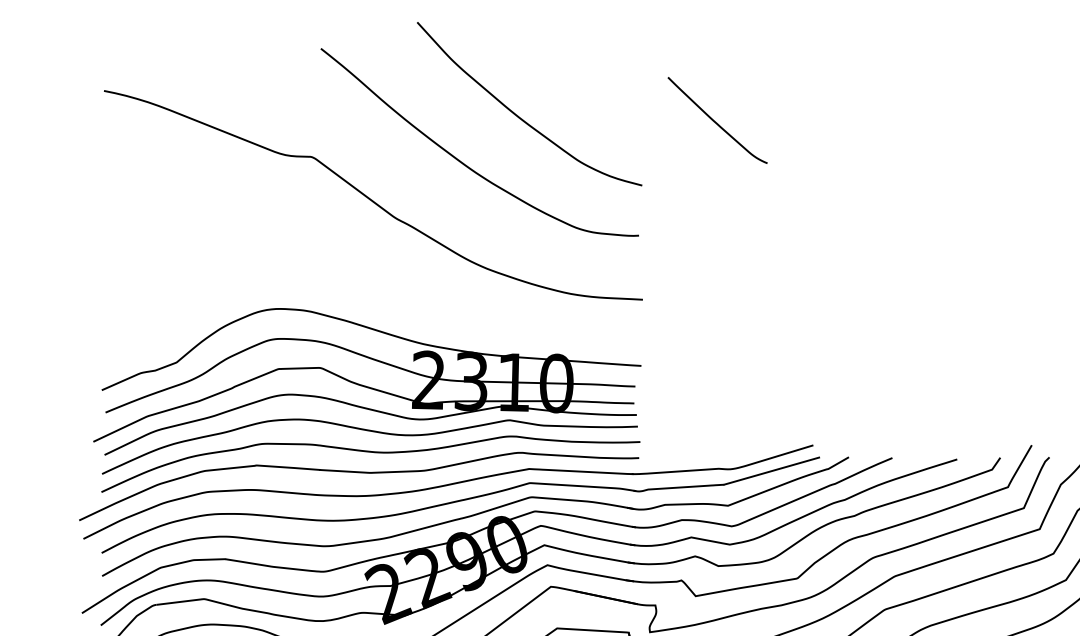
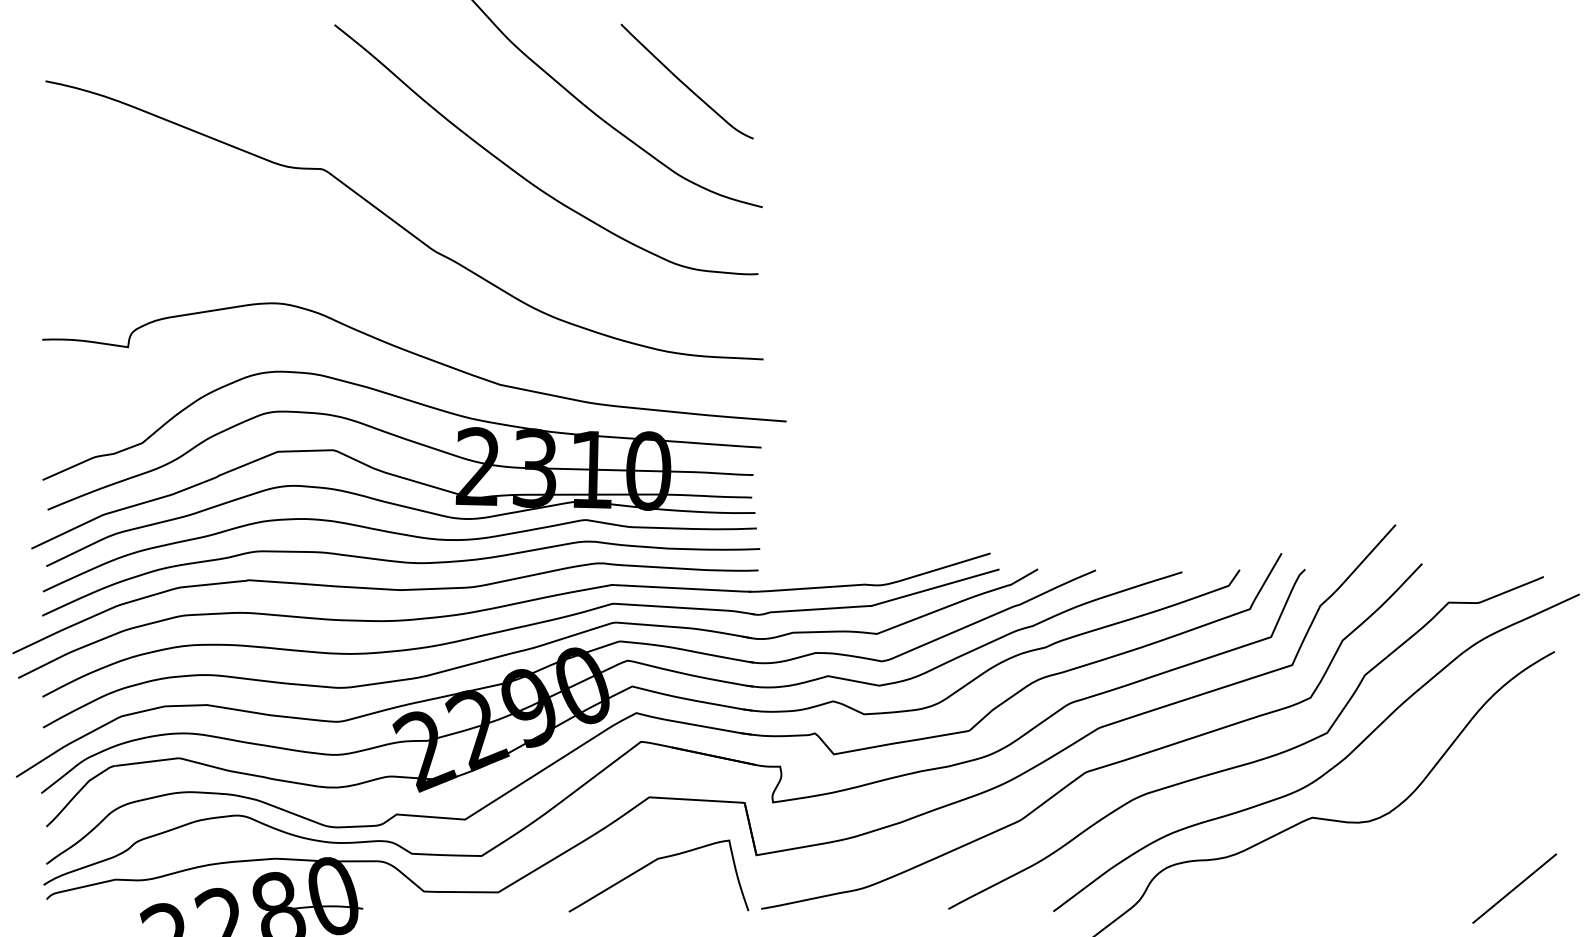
curve: (715, 121) -> (684, 83), moved
curve: (383, 297) -> (418, 356), added

